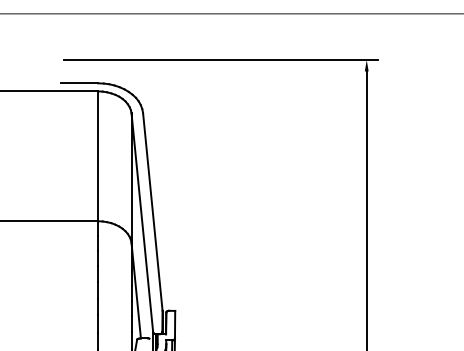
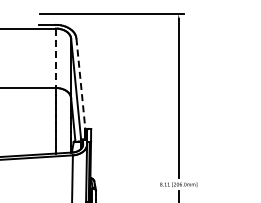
line: (97, 156) -> (55, 58), solid -> dashed
line: (151, 213) -> (80, 84), solid -> dashed

